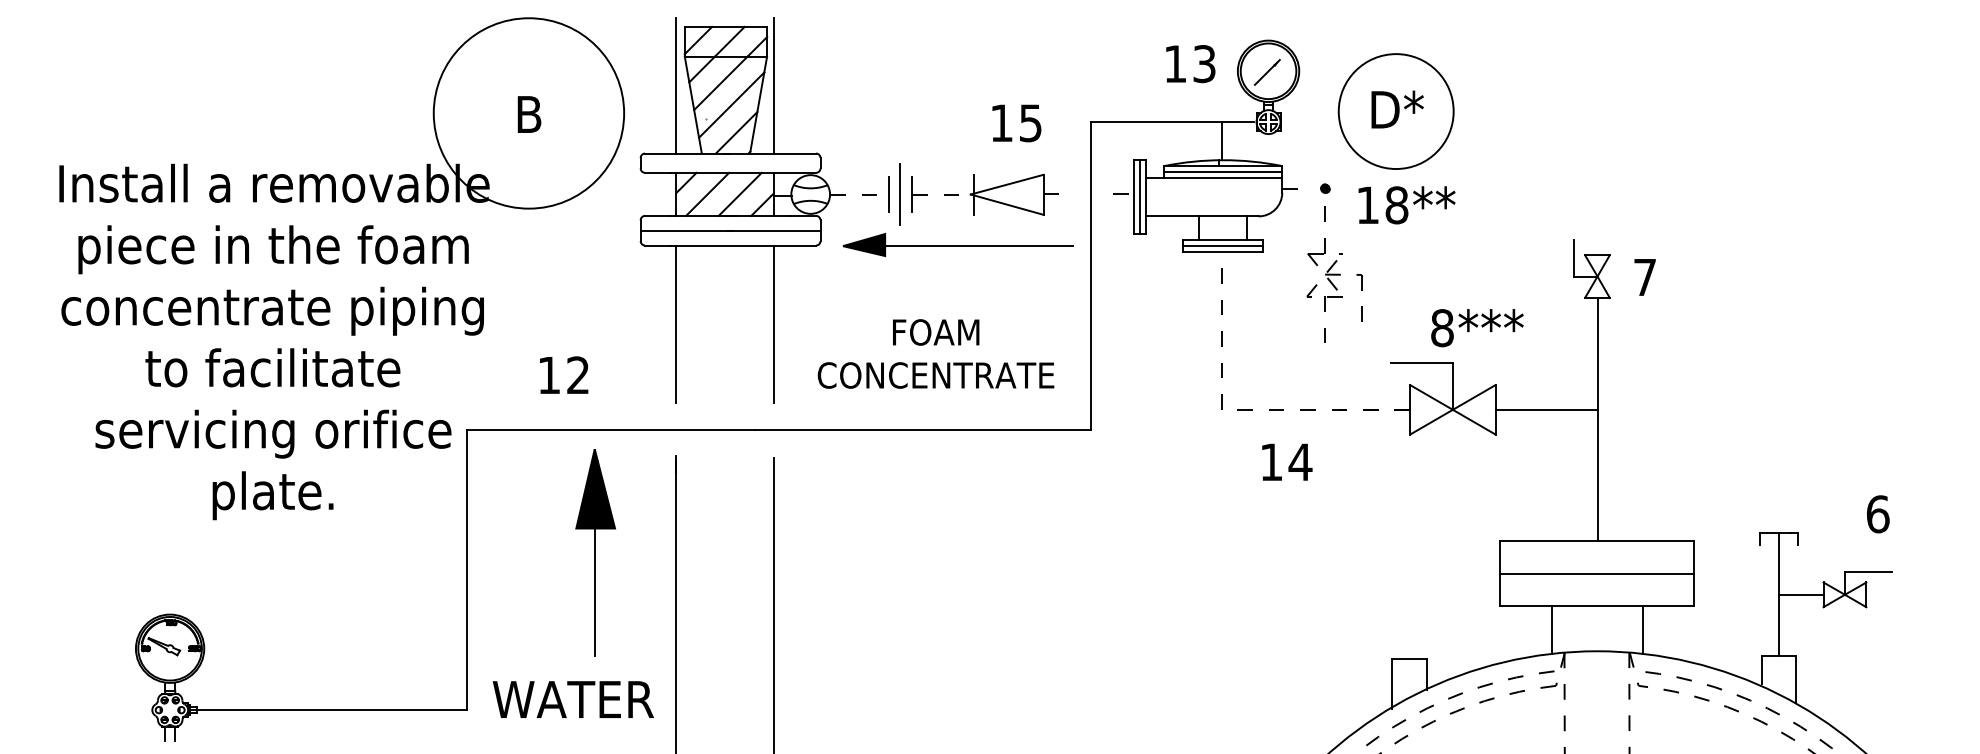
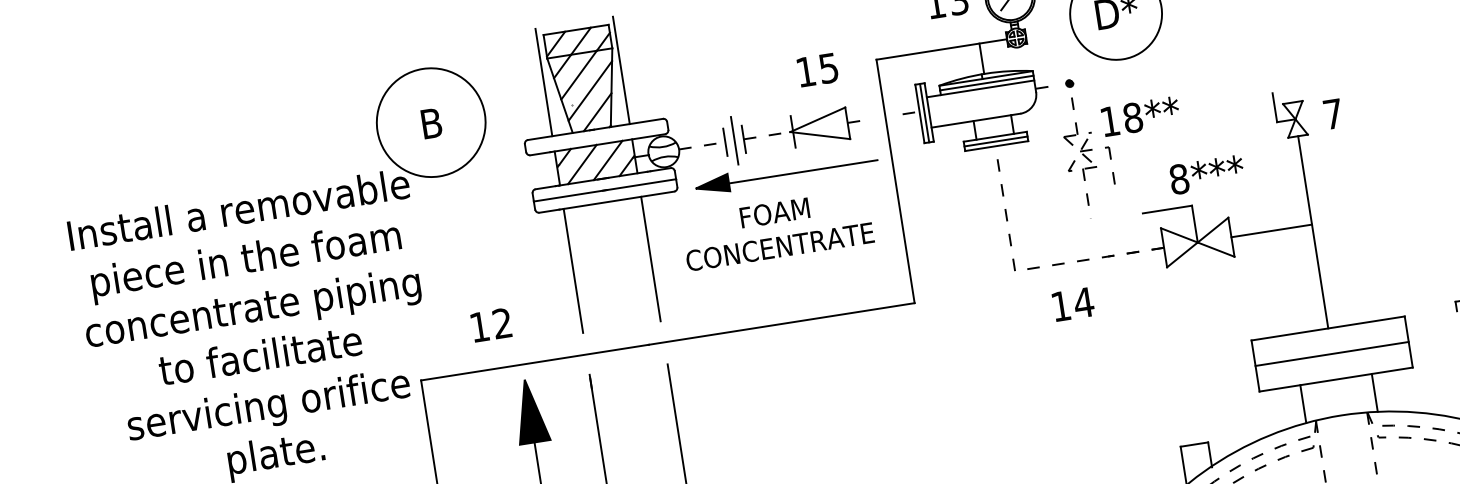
circle: (528, 113) -> (430, 122), size x0.71
text: (1406, 205) -> (1140, 116), moved
text: (935, 353) -> (776, 229), moved

